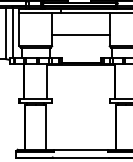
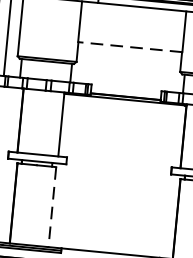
line: (80, 35) -> (129, 47), solid -> dashed
line: (46, 128) -> (52, 208), solid -> dashed

